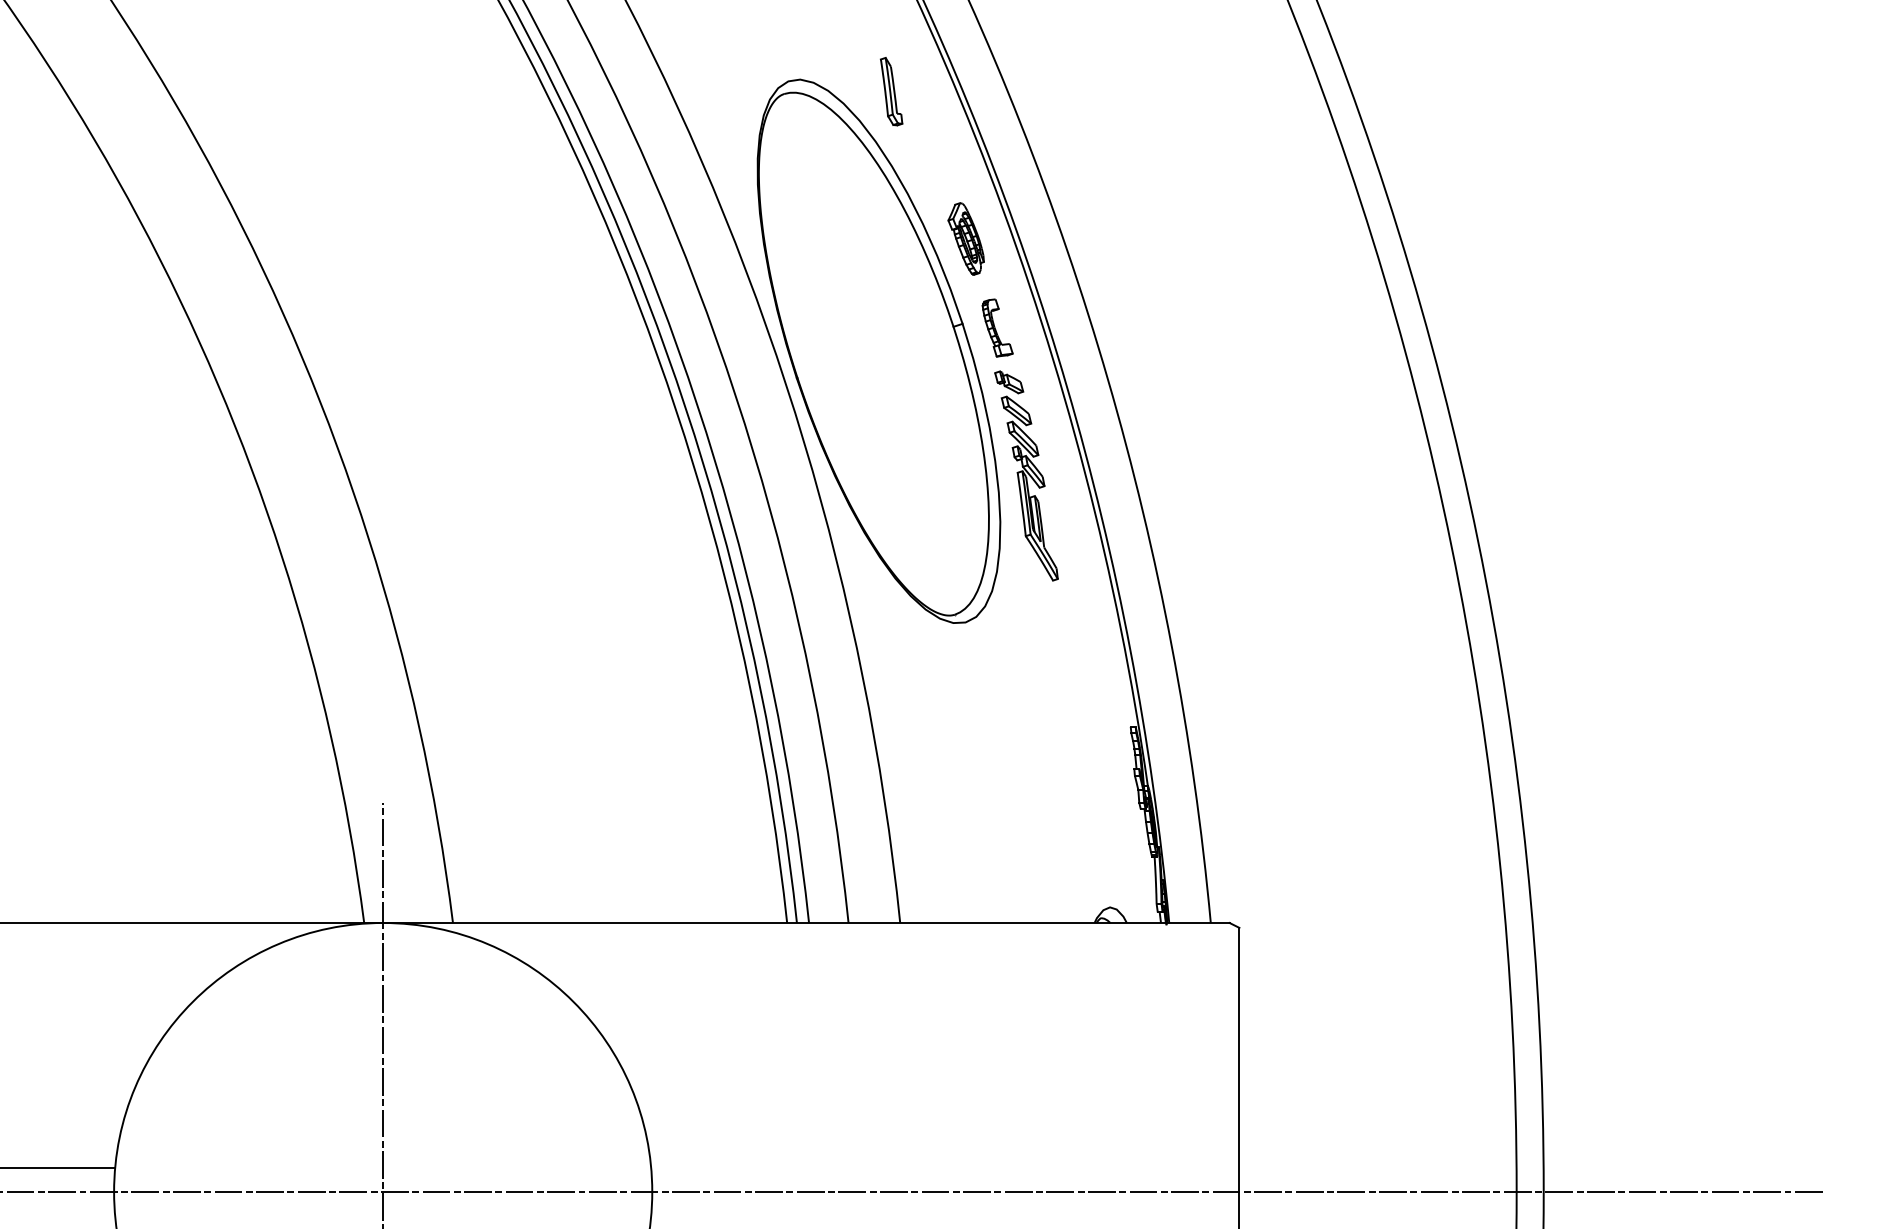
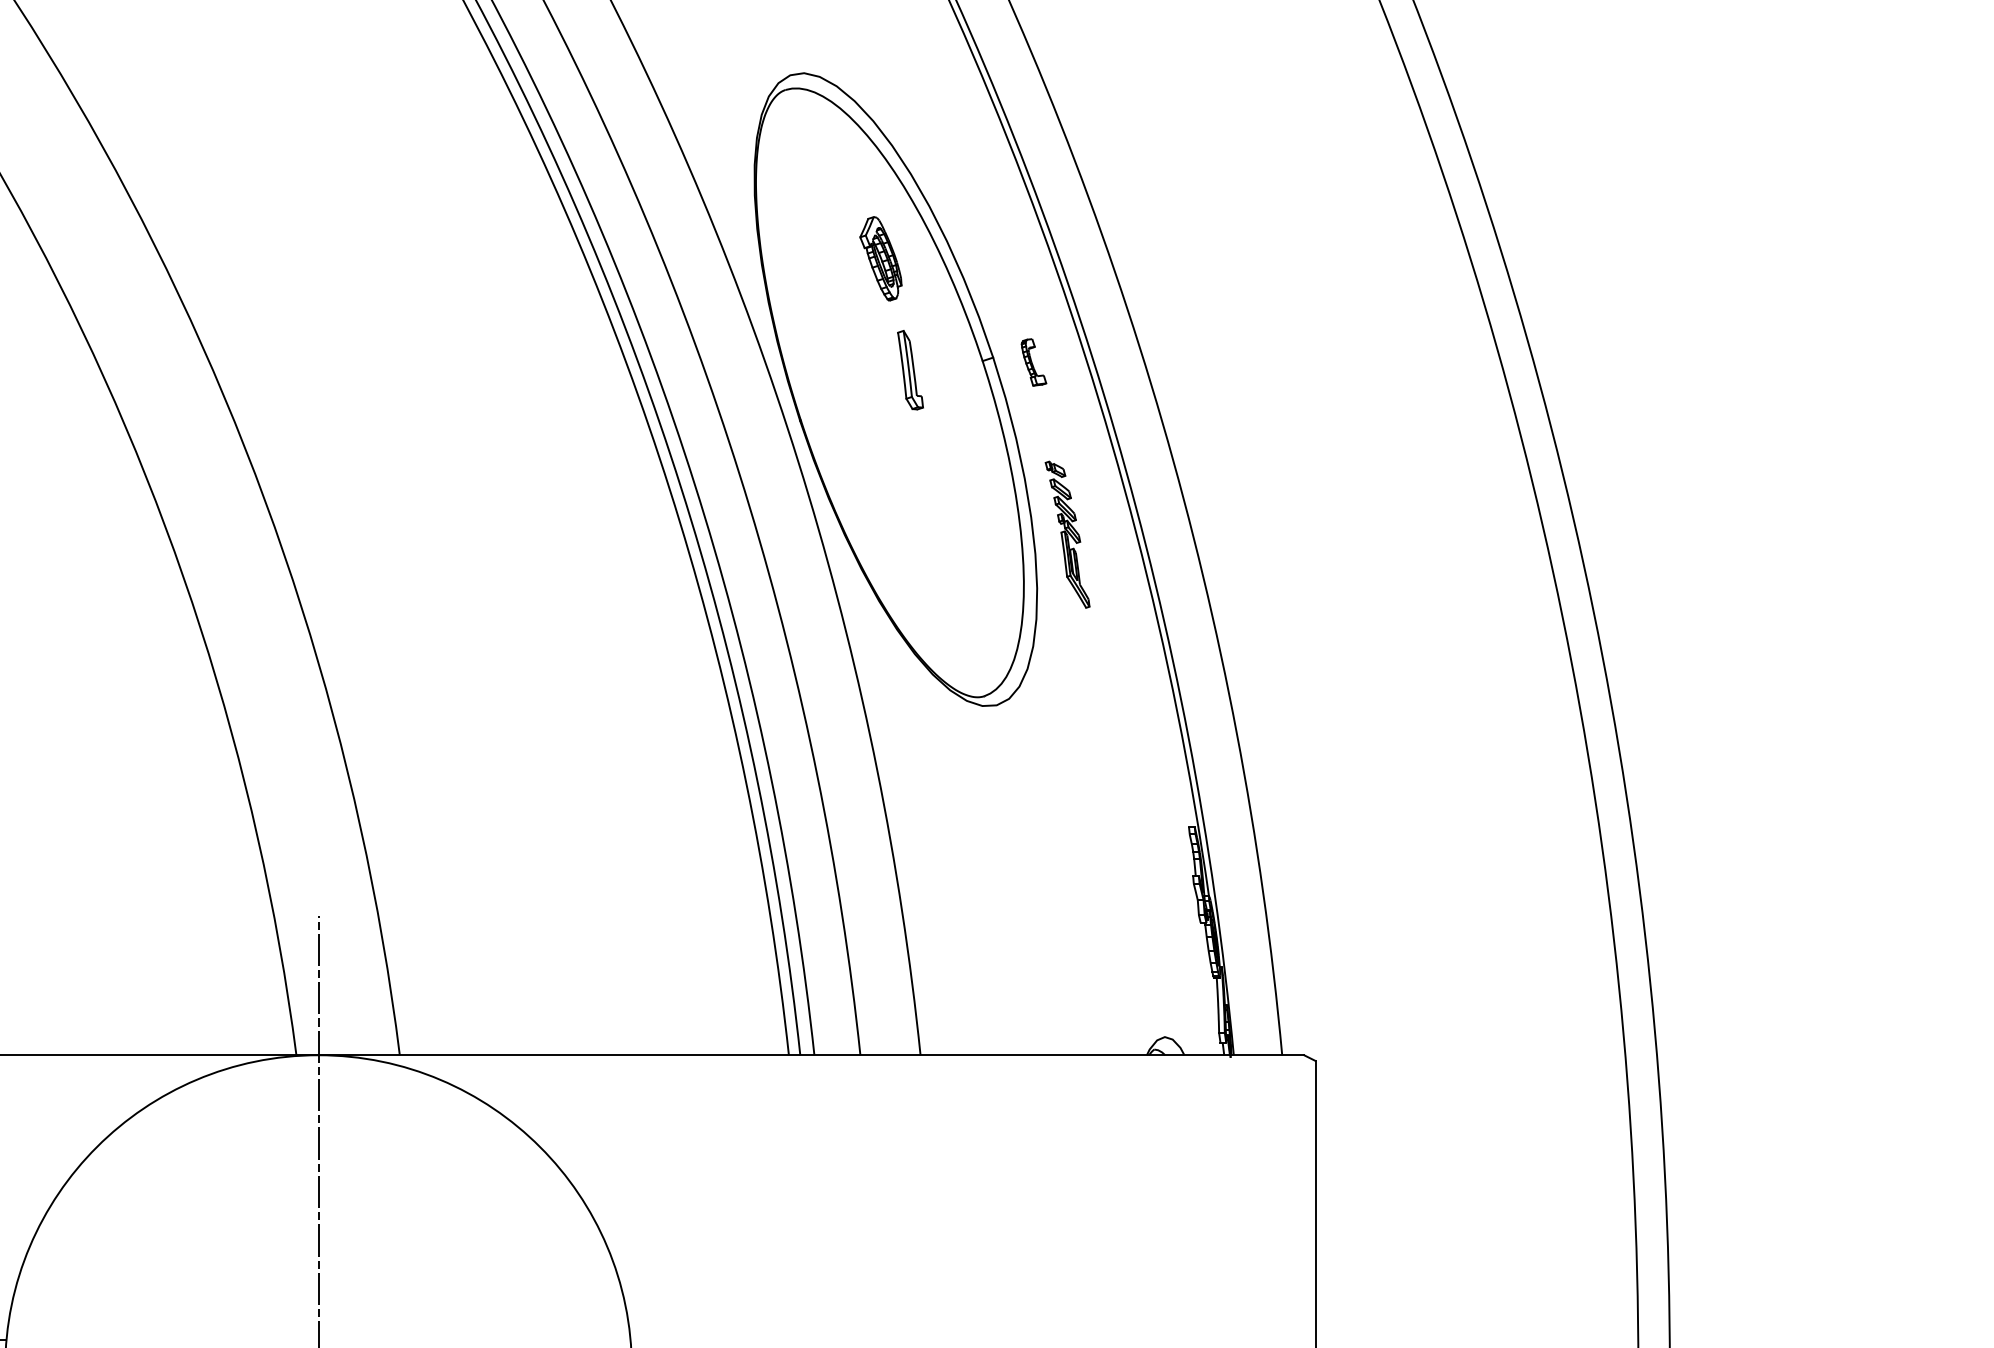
part: (891, 91) -> (910, 370), moved
part: (965, 238) -> (880, 258), moved
part: (997, 327) -> (1033, 361), size x0.7
part: (1026, 475) -> (1067, 534), size x0.6

